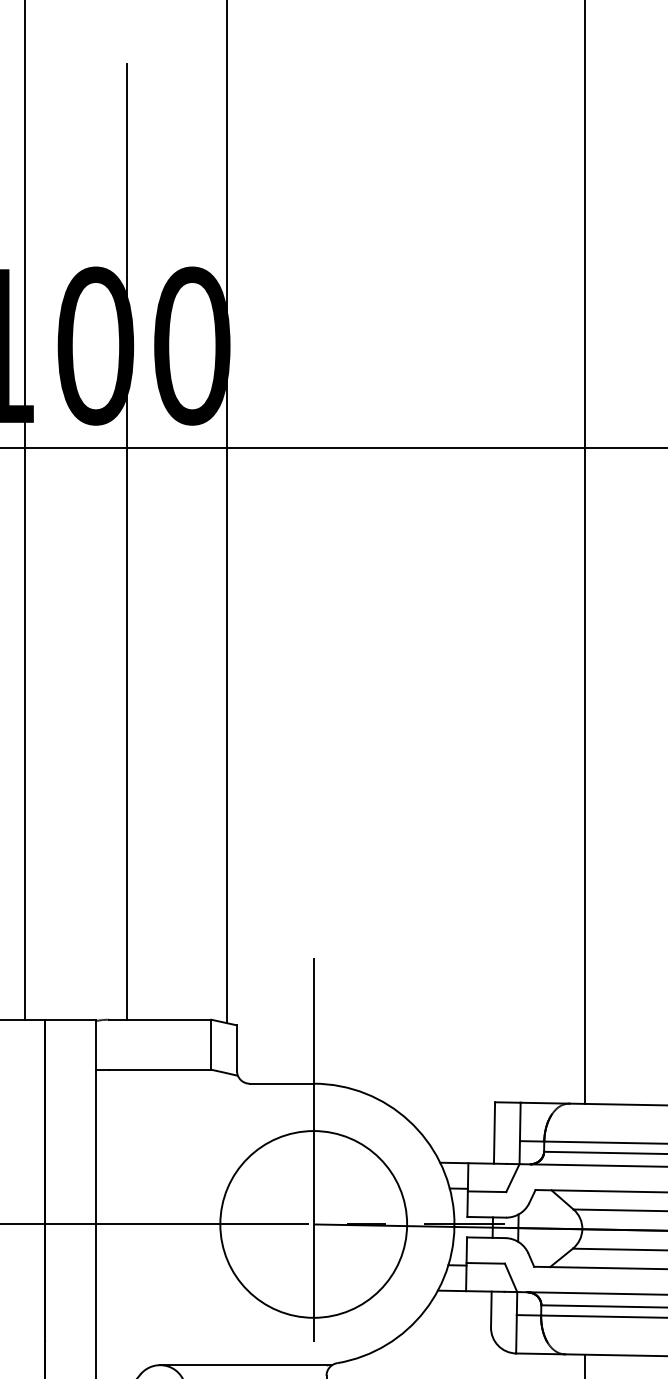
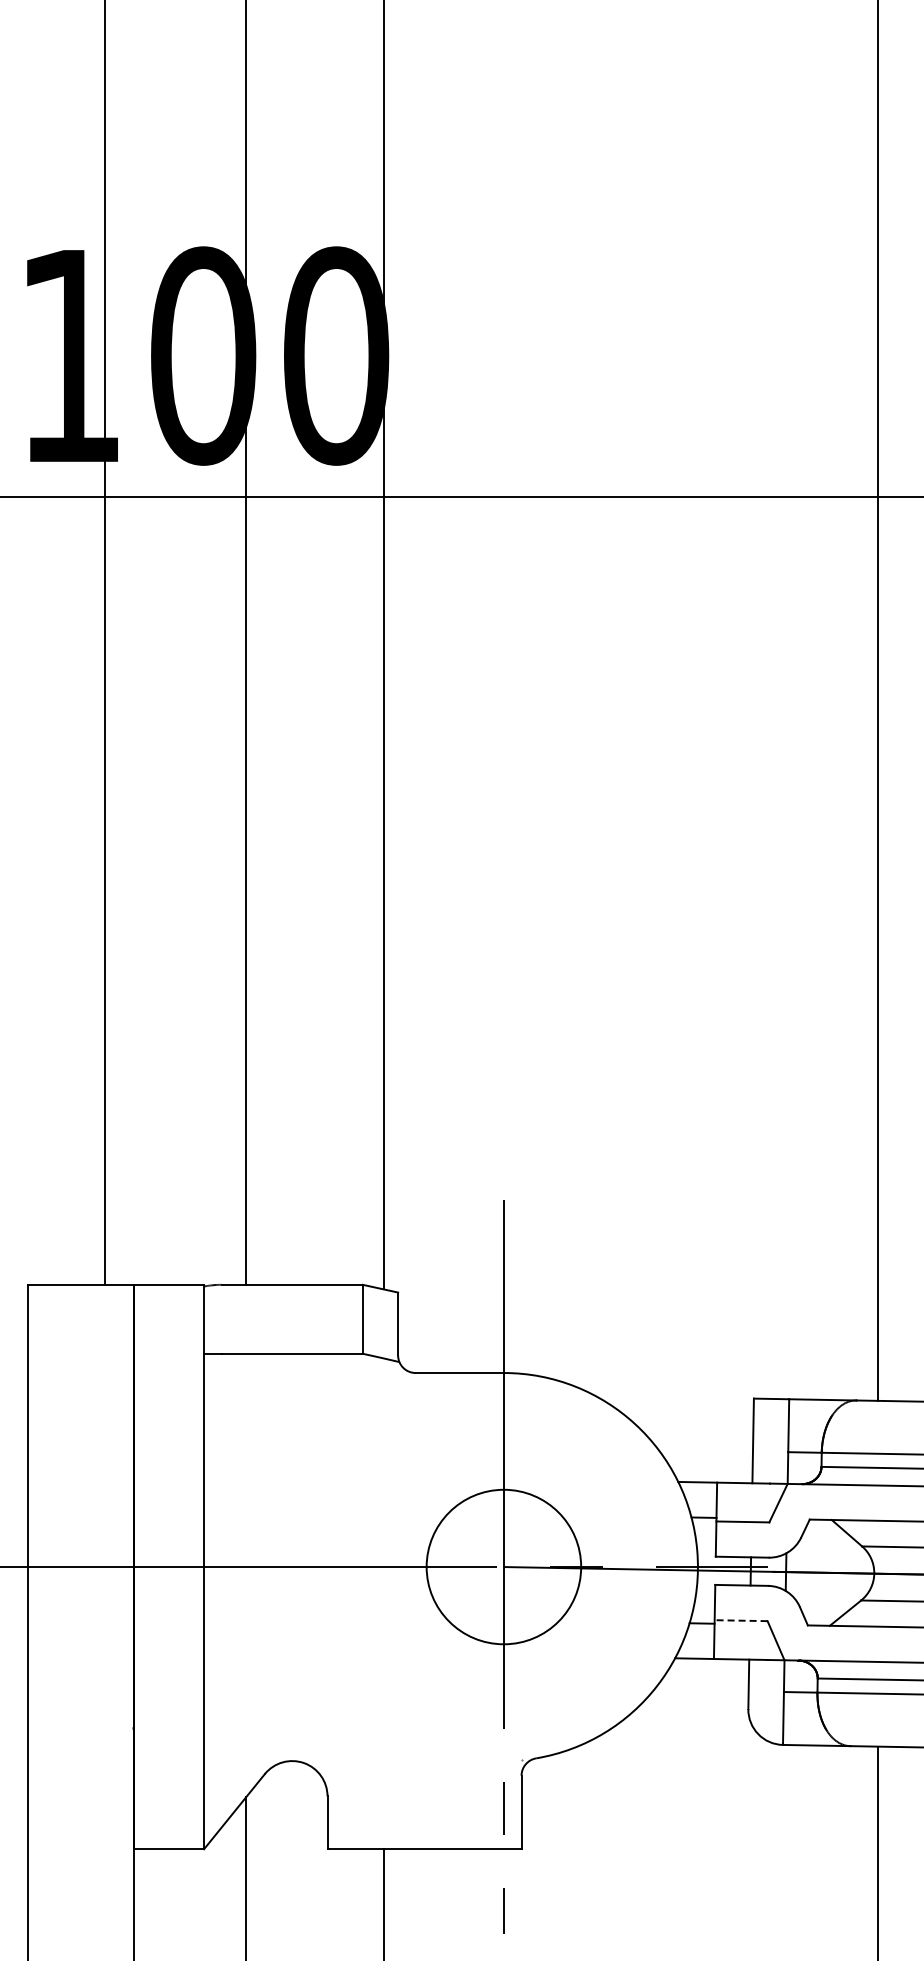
circle: (313, 1224) -> (503, 1566), size x0.6
line: (485, 1263) -> (740, 1620), solid -> dashed
line: (245, 1365) -> (410, 1761), removed

